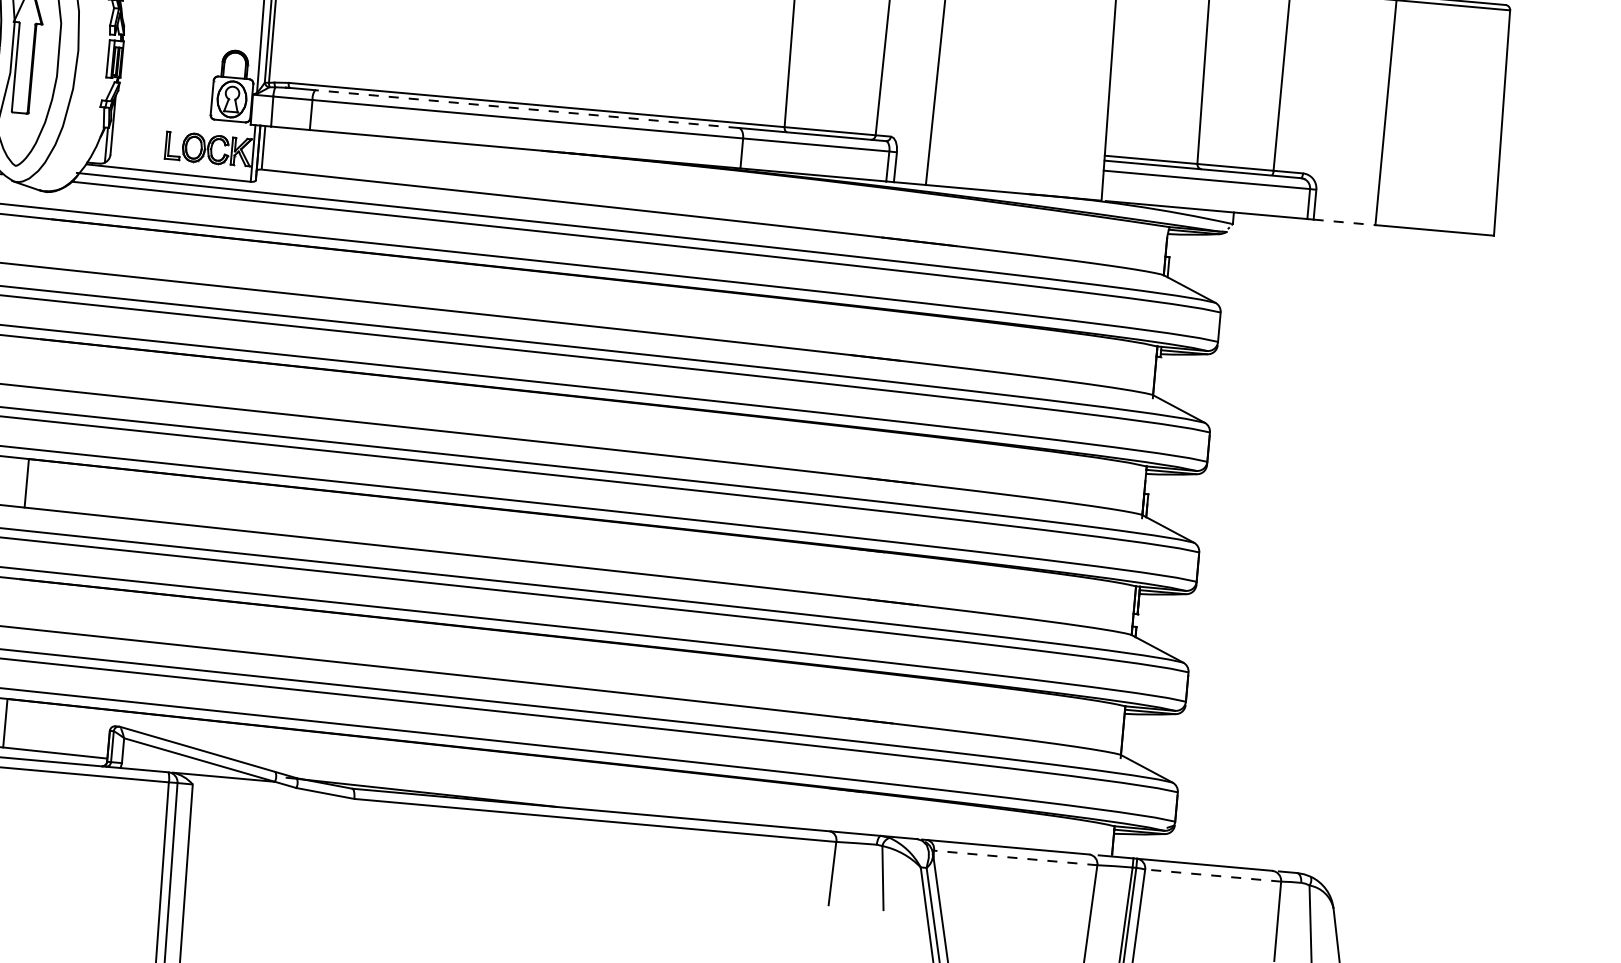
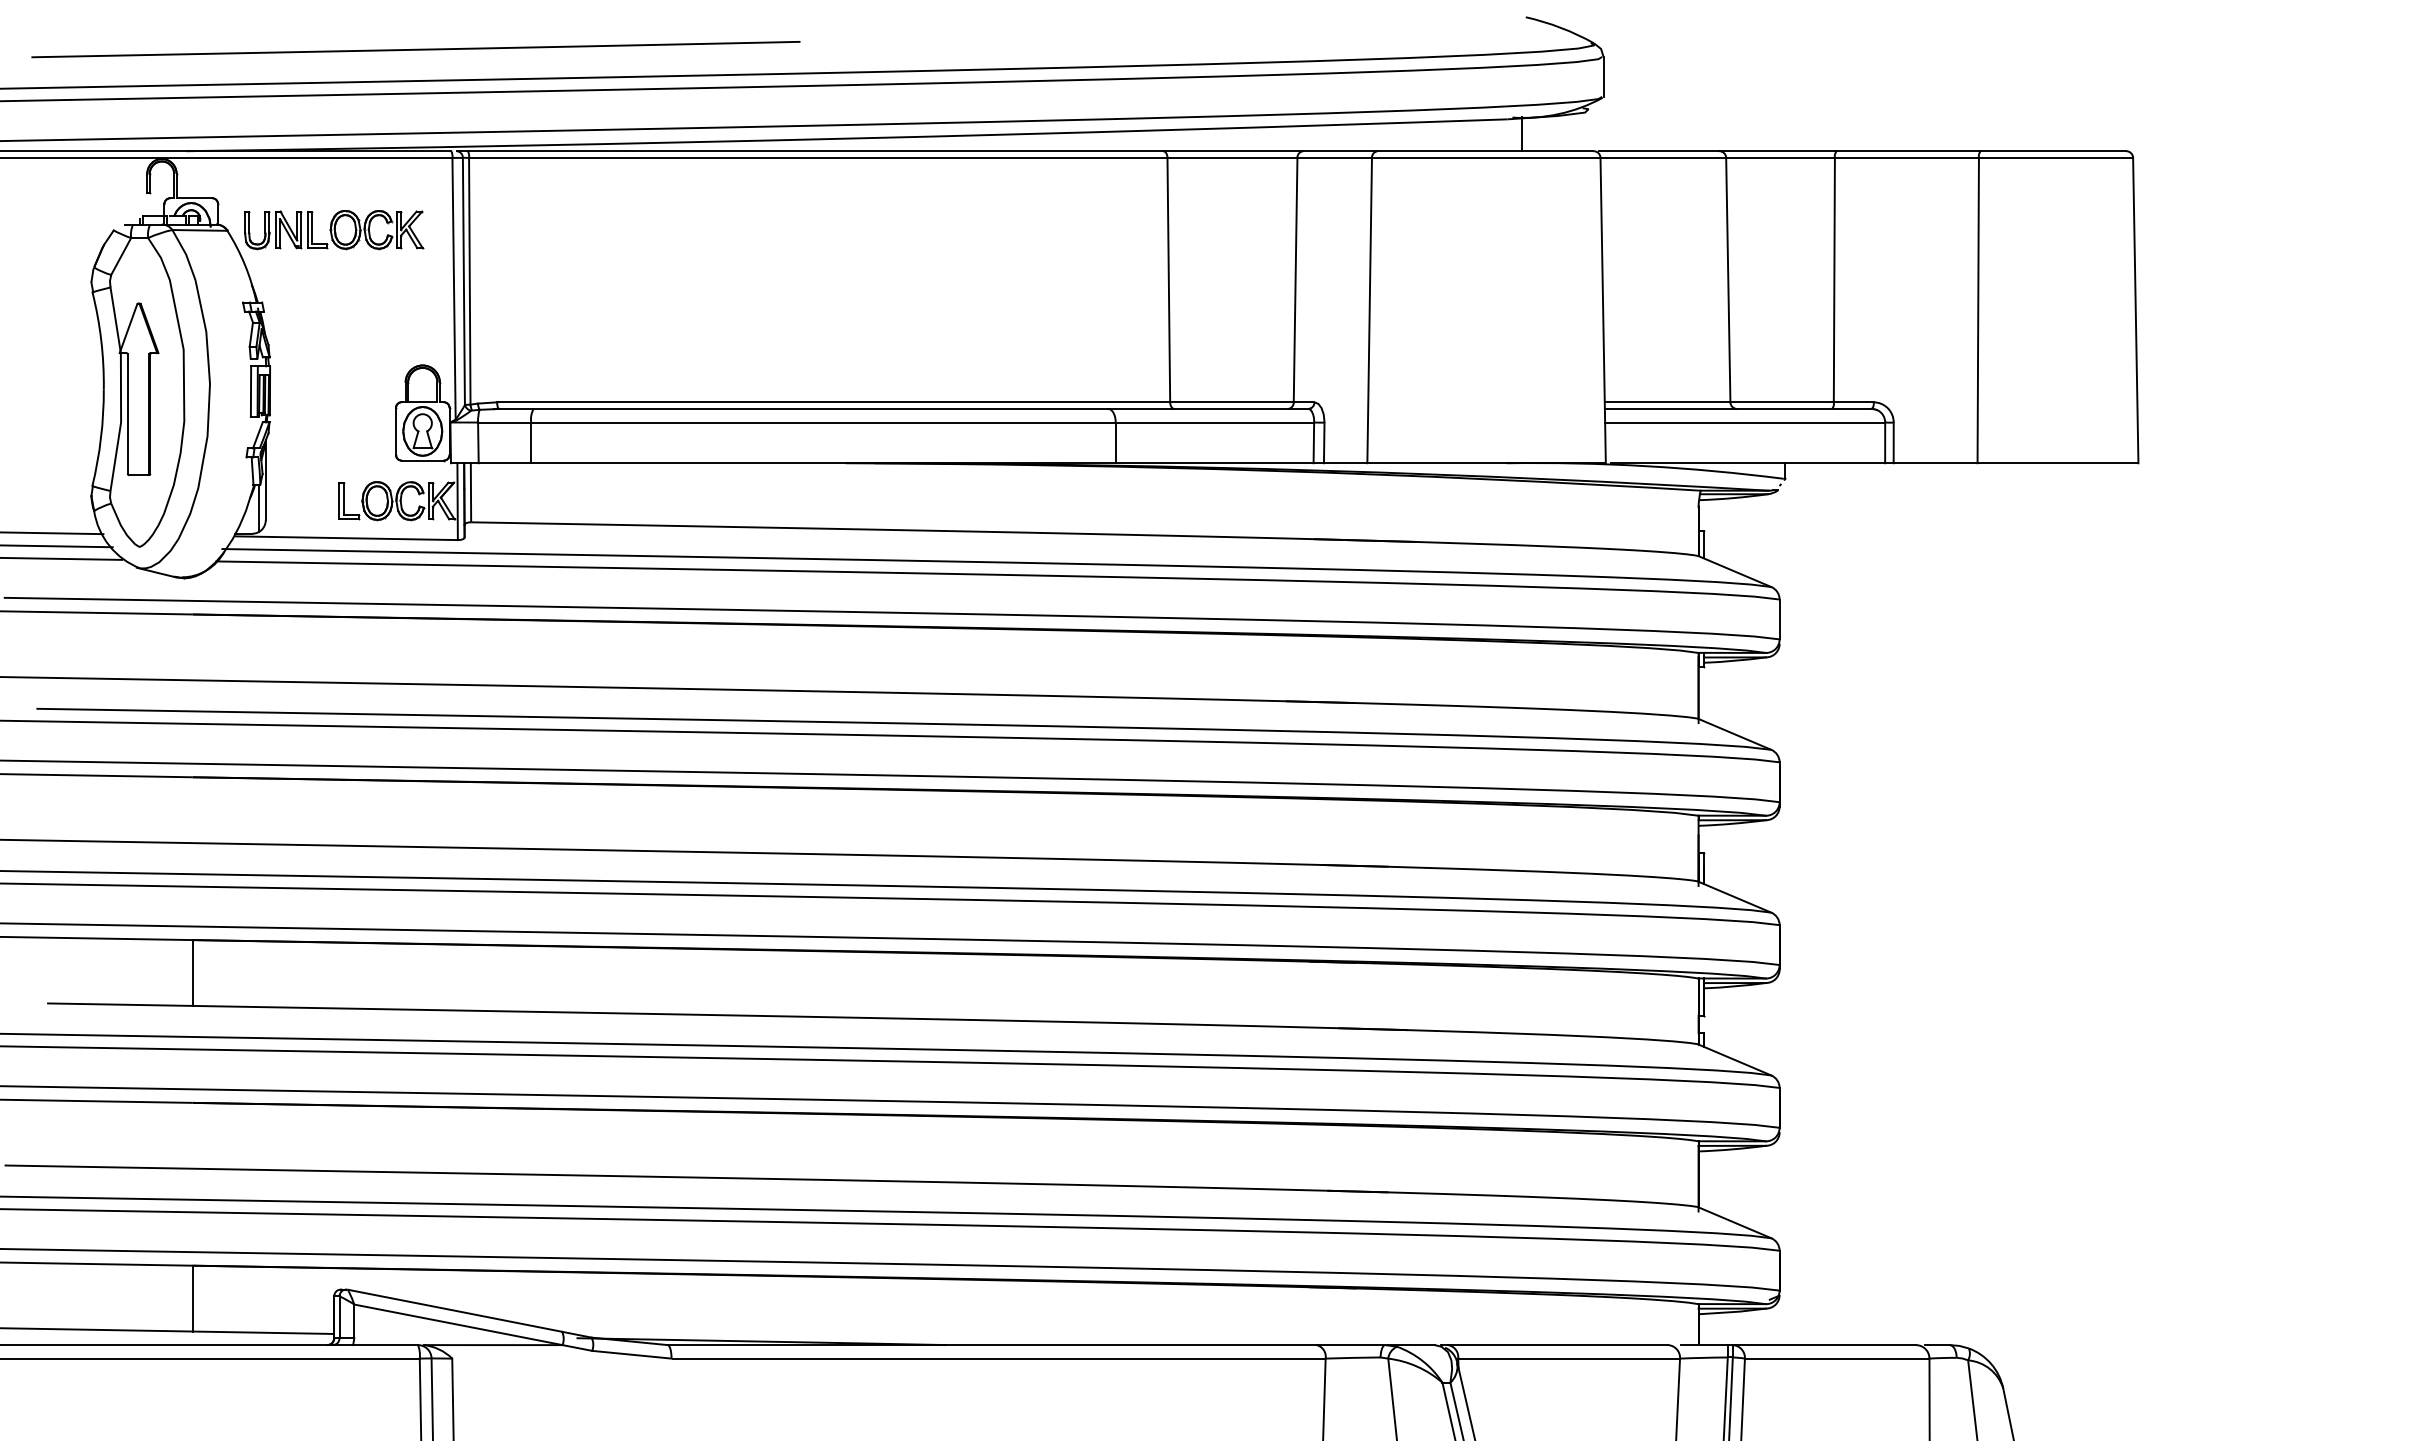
line: (526, 108) -> (820, 408), dashed -> solid
line: (1344, 222) -> (1935, 463), dashed -> solid
line: (1015, 857) -> (1569, 1358), dashed -> solid
line: (1212, 875) -> (1836, 1358), dashed -> solid

